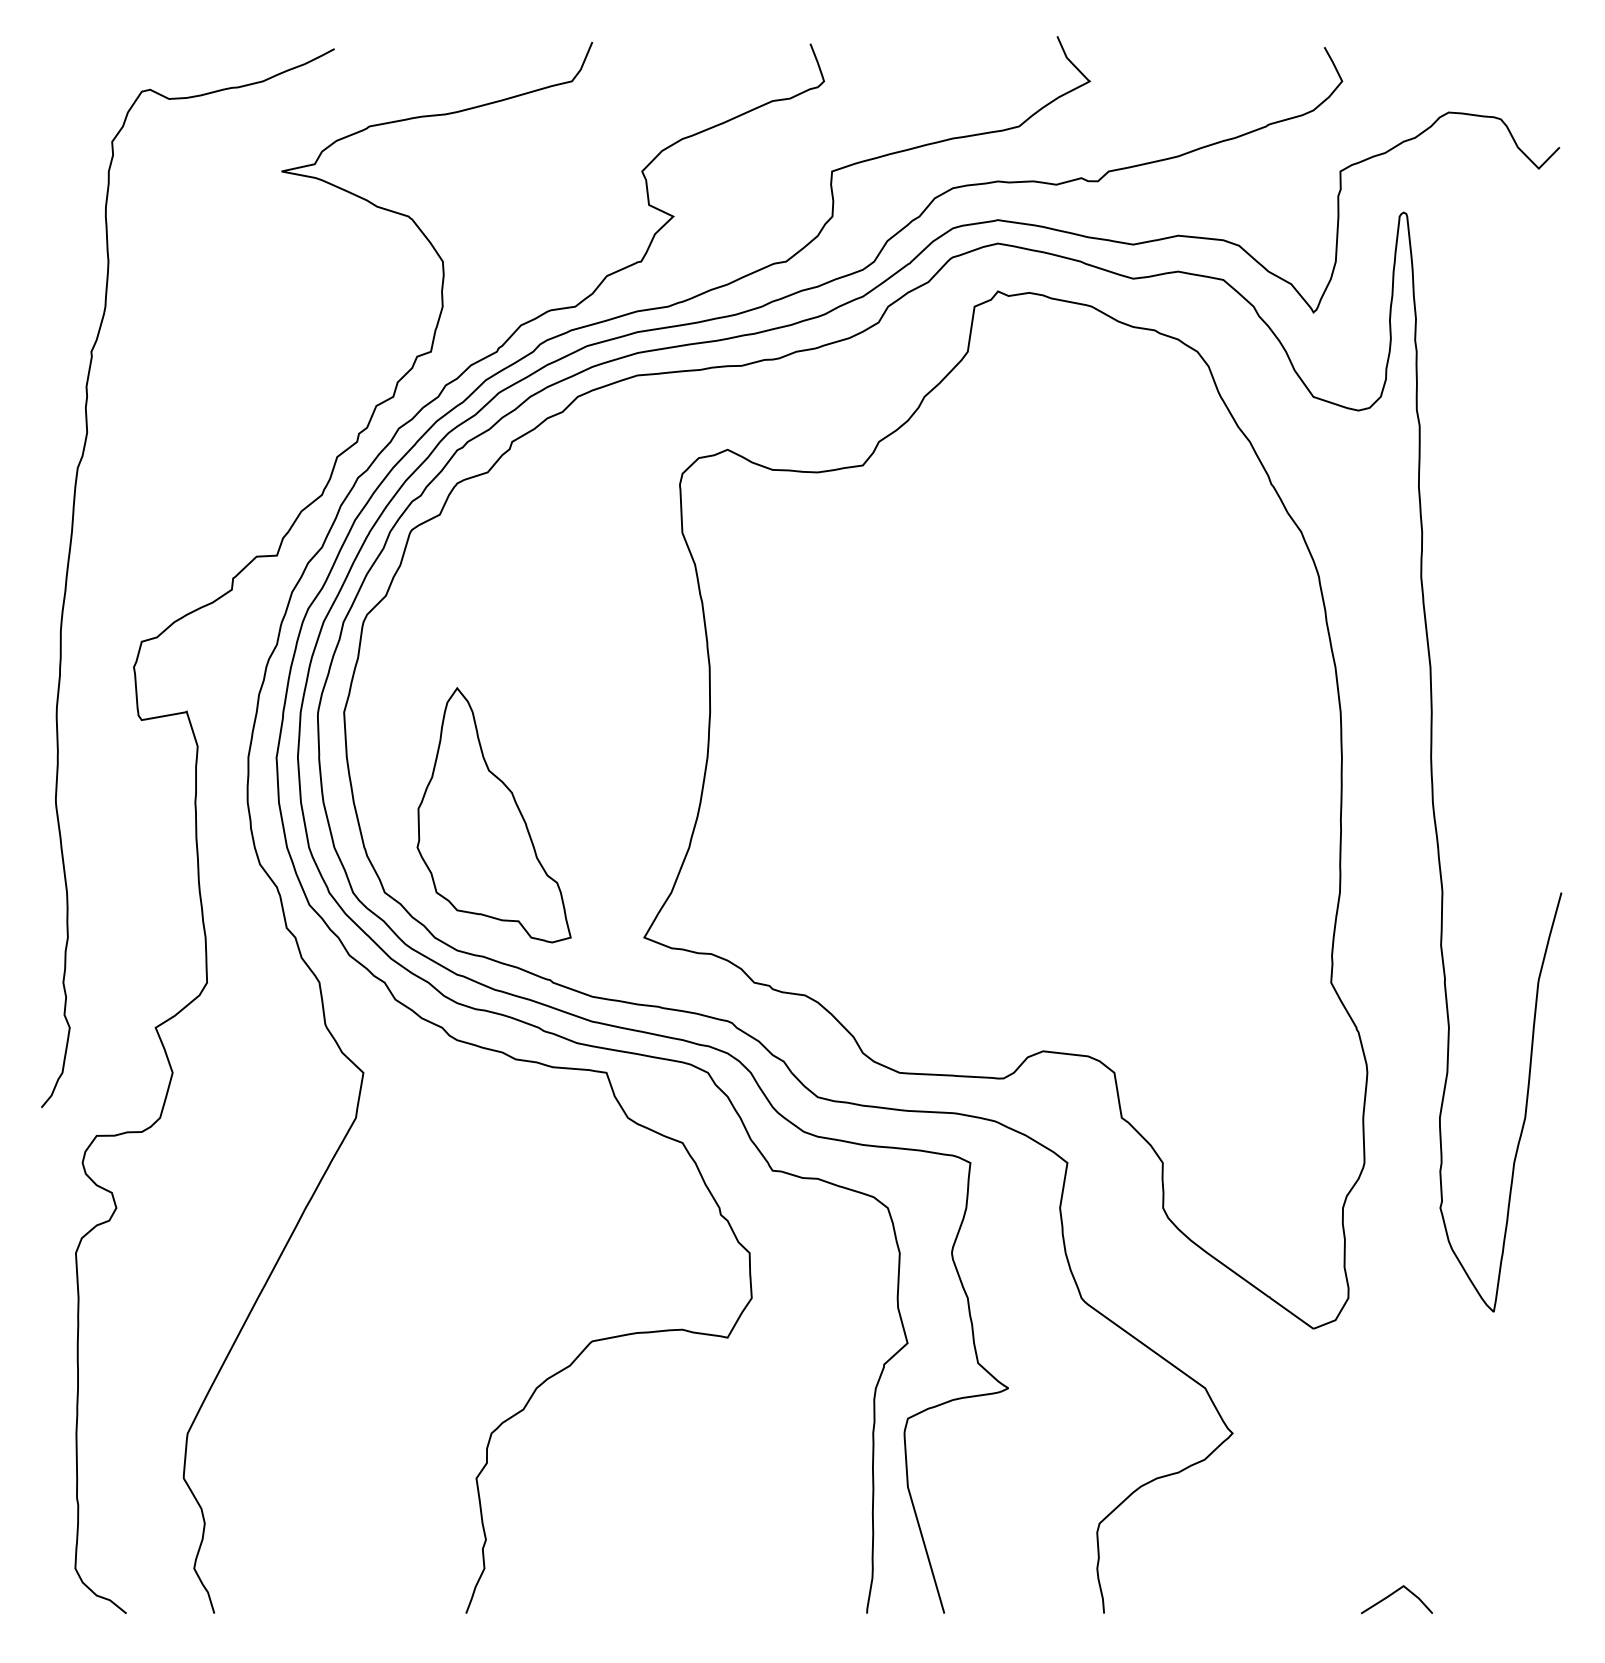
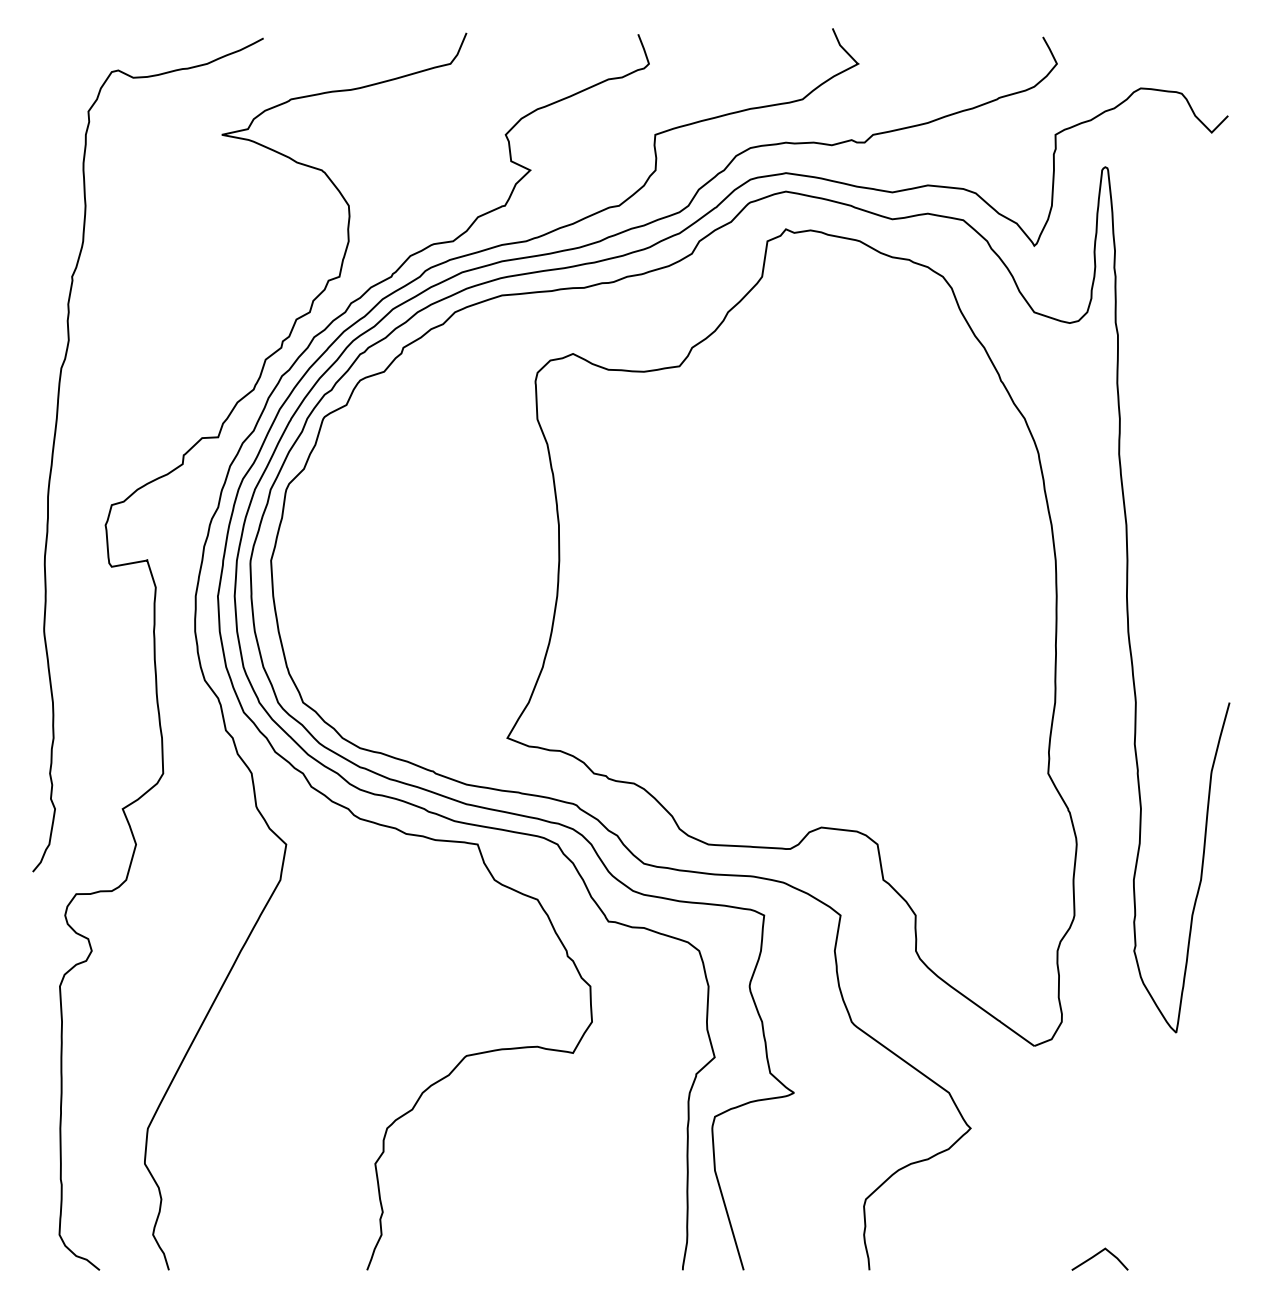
part: (494, 814) -> (389, 641), removed

